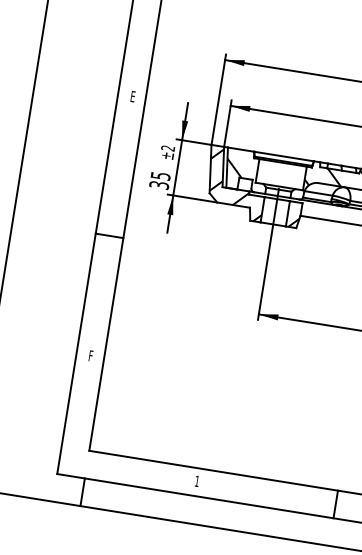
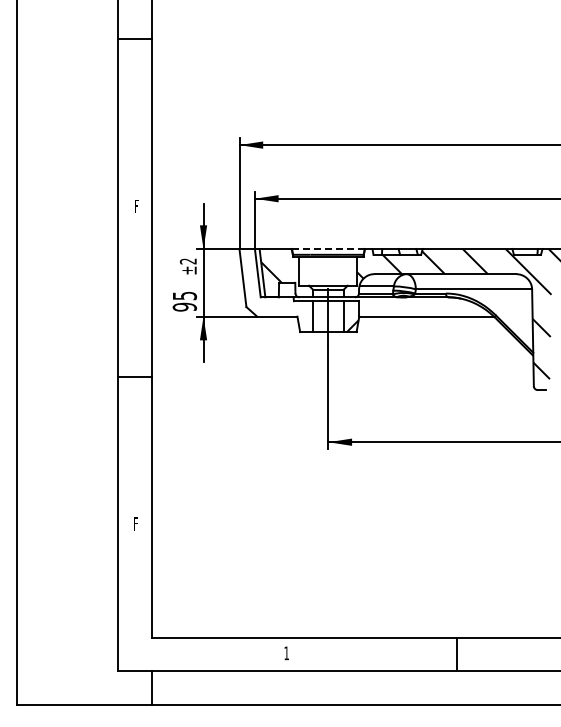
text: (132, 96) -> (136, 206), E -> F
line: (284, 156) -> (328, 249), solid -> dashed
text: (159, 184) -> (184, 306), 35 -> 95
hatch: (236, 184) -> (276, 291), removed

